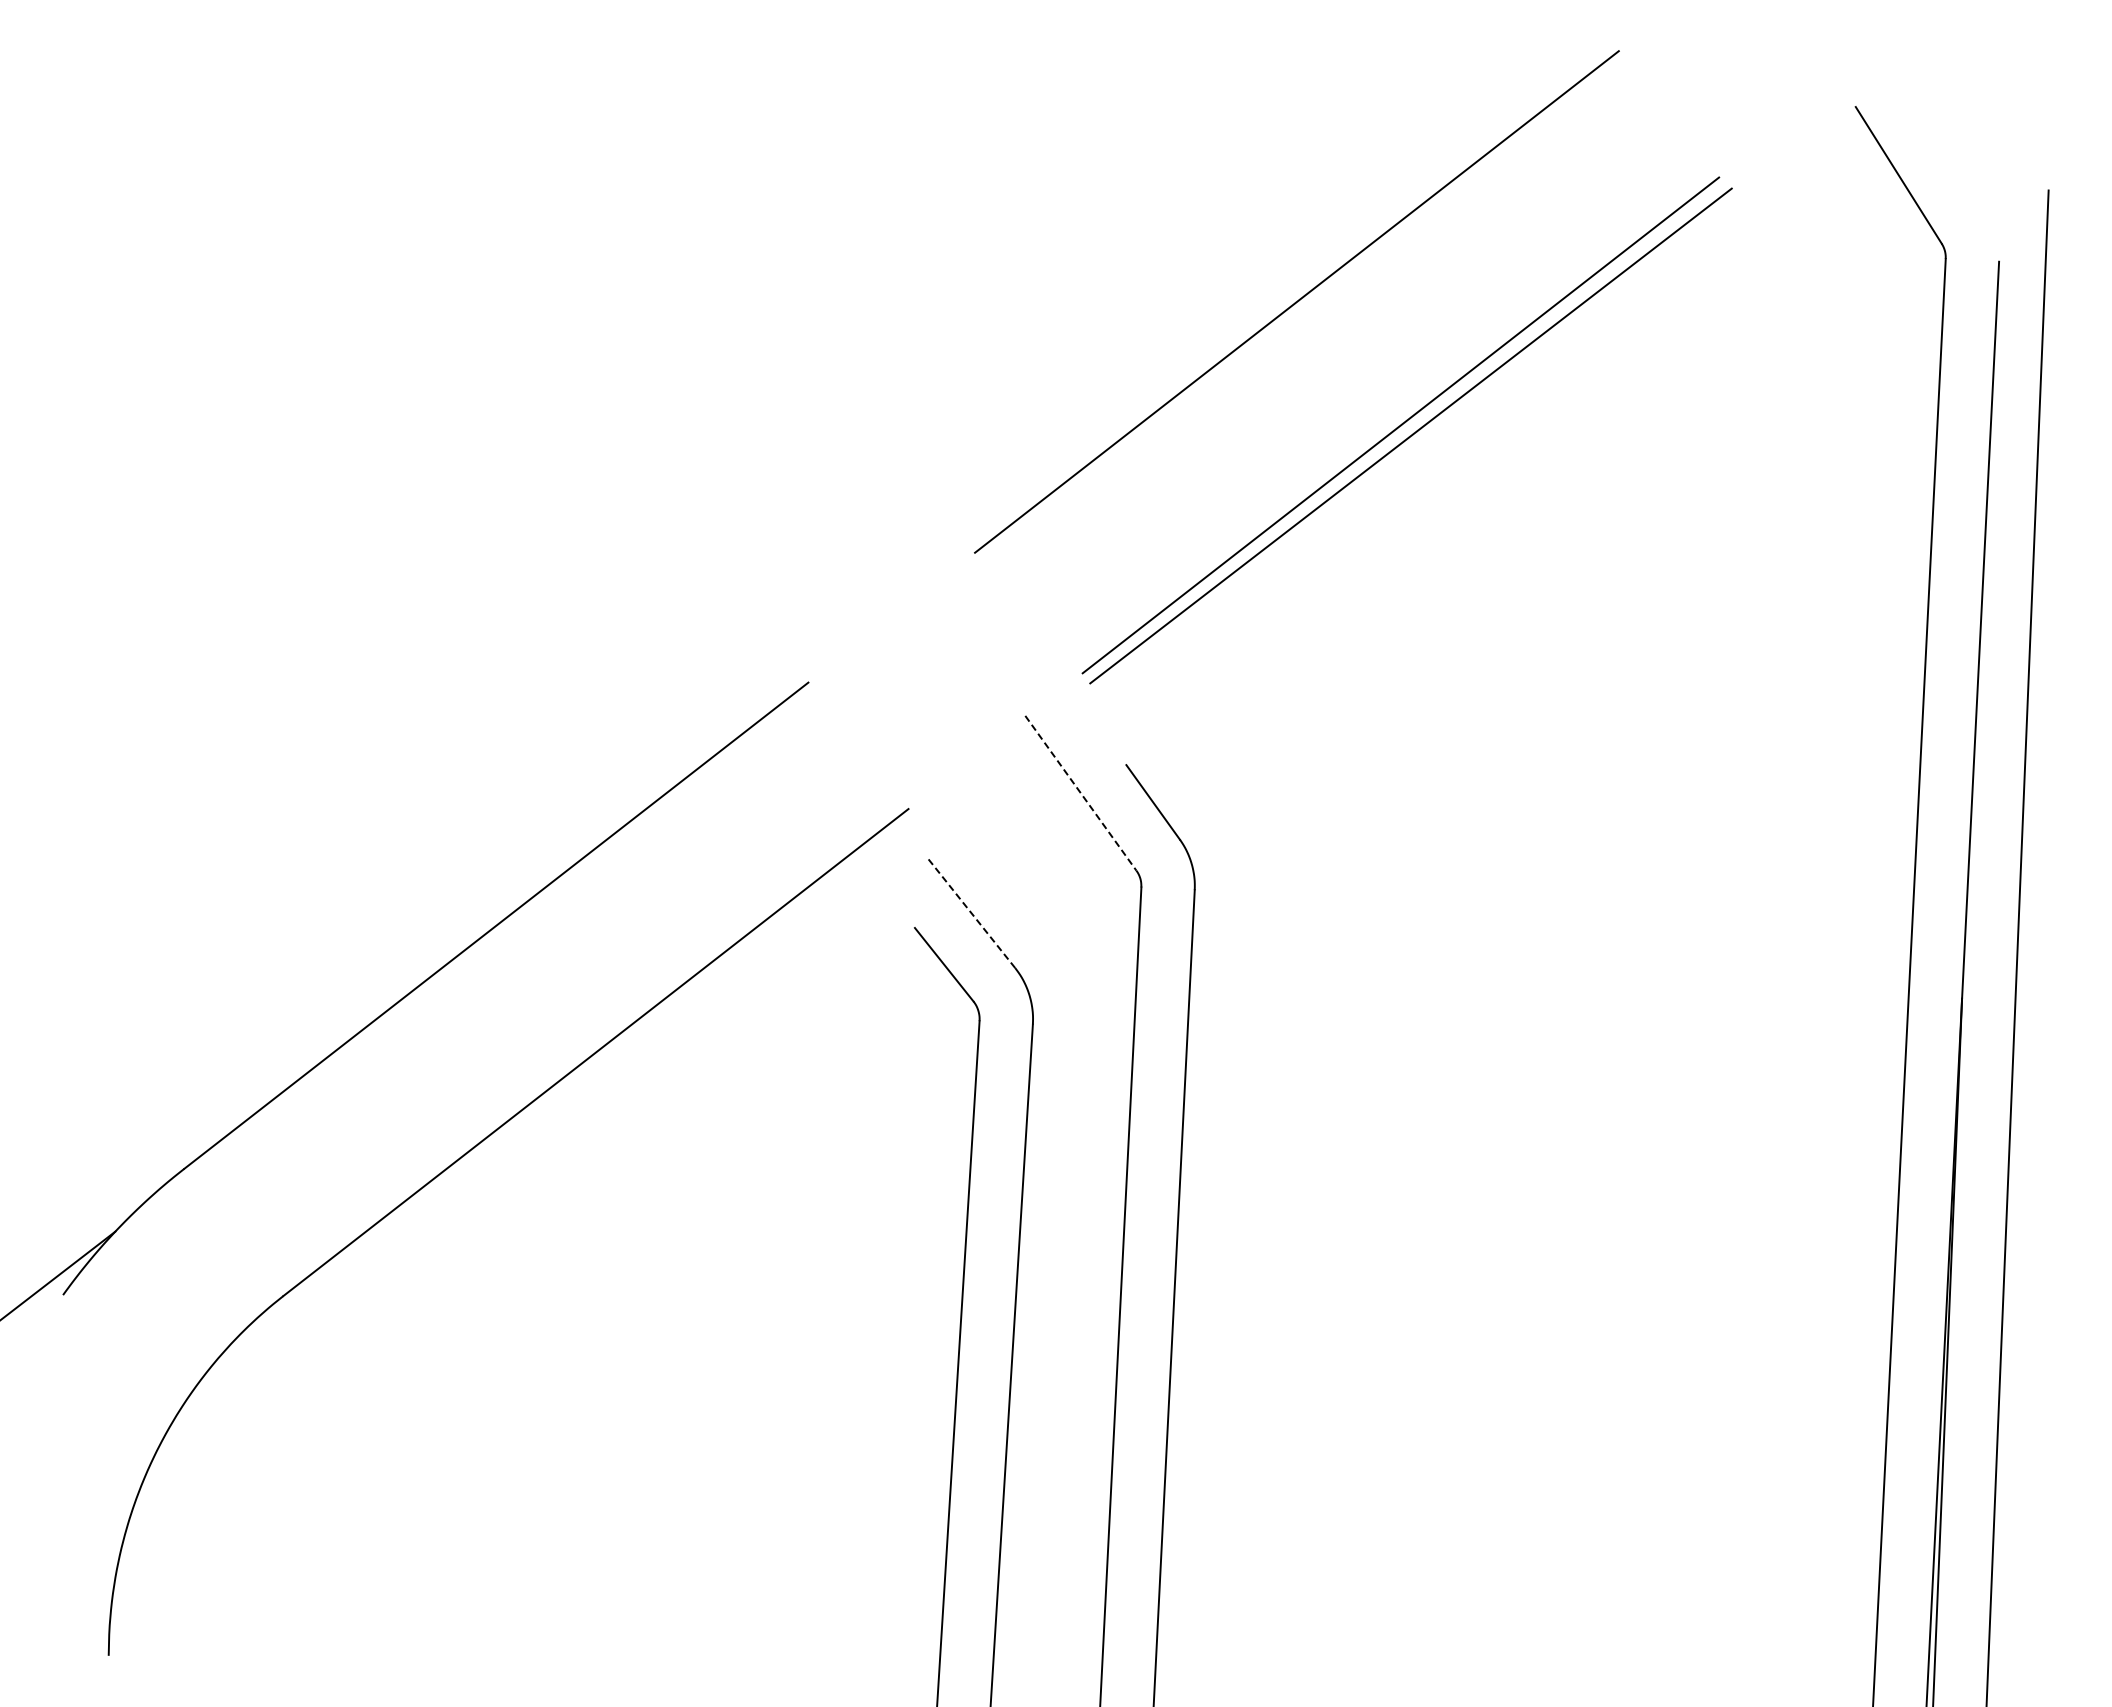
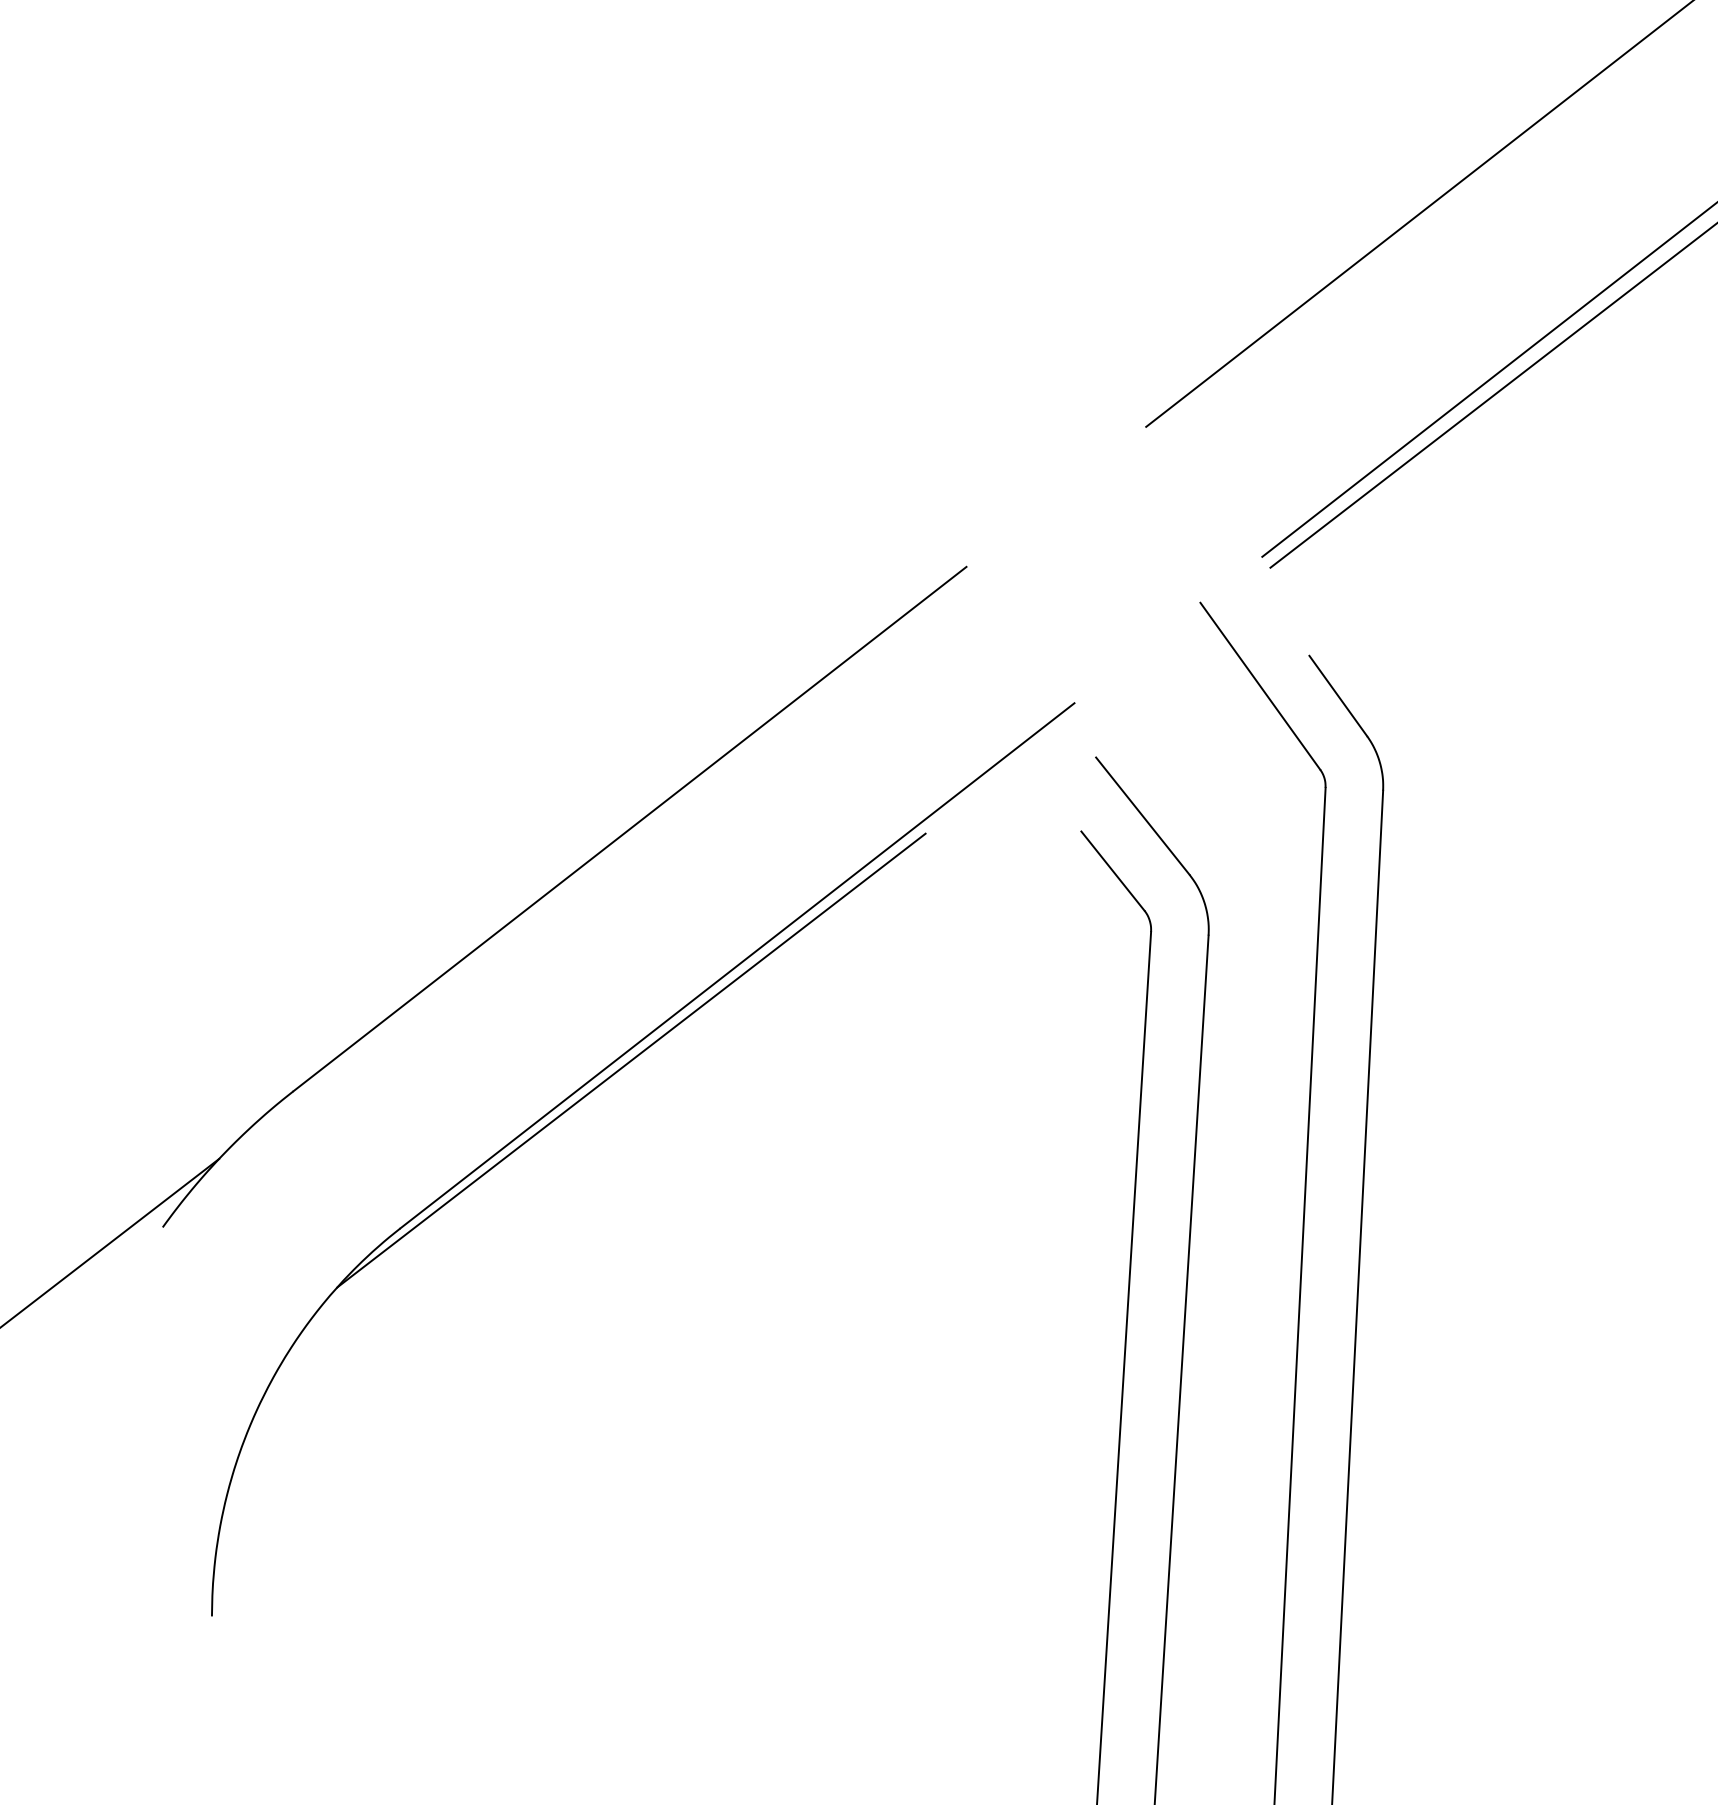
line: (1081, 793) -> (1261, 686), dashed -> solid
line: (971, 913) -> (1142, 815), dashed -> solid
line: (497, 1140) -> (631, 1060), added

